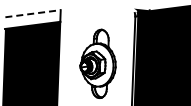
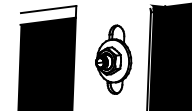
line: (32, 13) -> (48, 9), dashed -> solid

